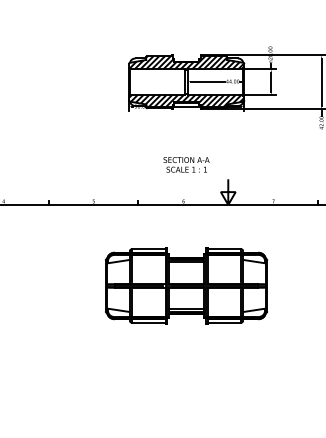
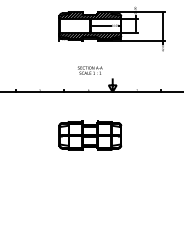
part: (187, 285) -> (90, 135), size x0.71

